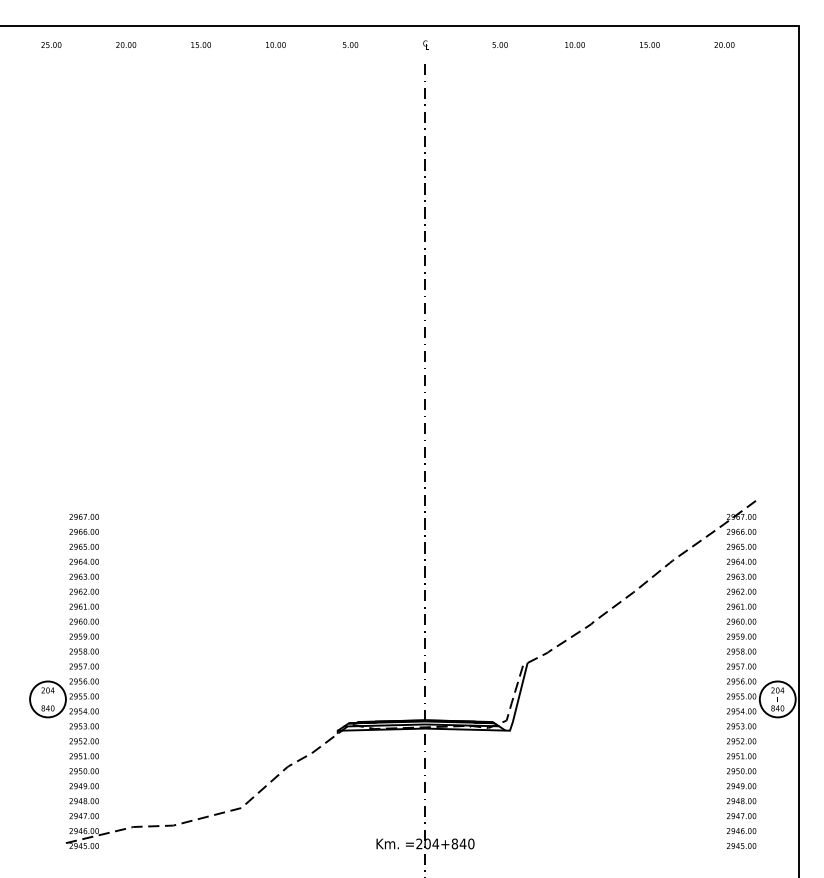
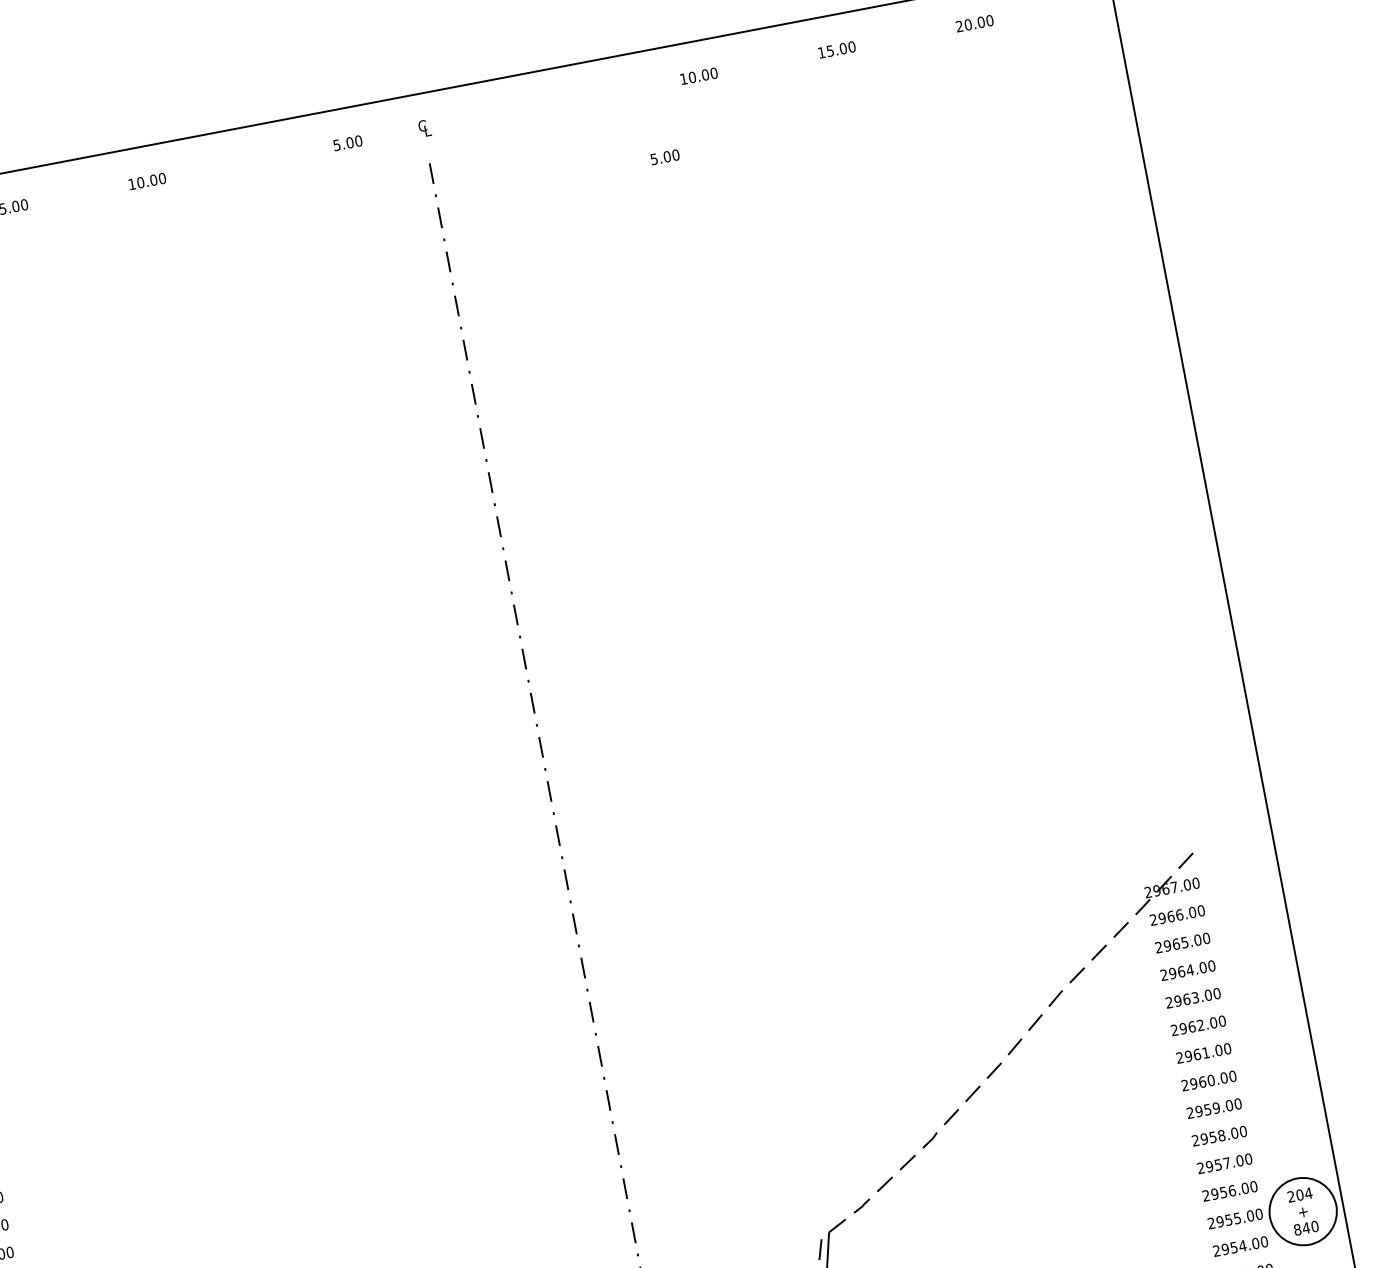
text: (350, 44) -> (347, 142), moved
text: (499, 44) -> (663, 156), moved

